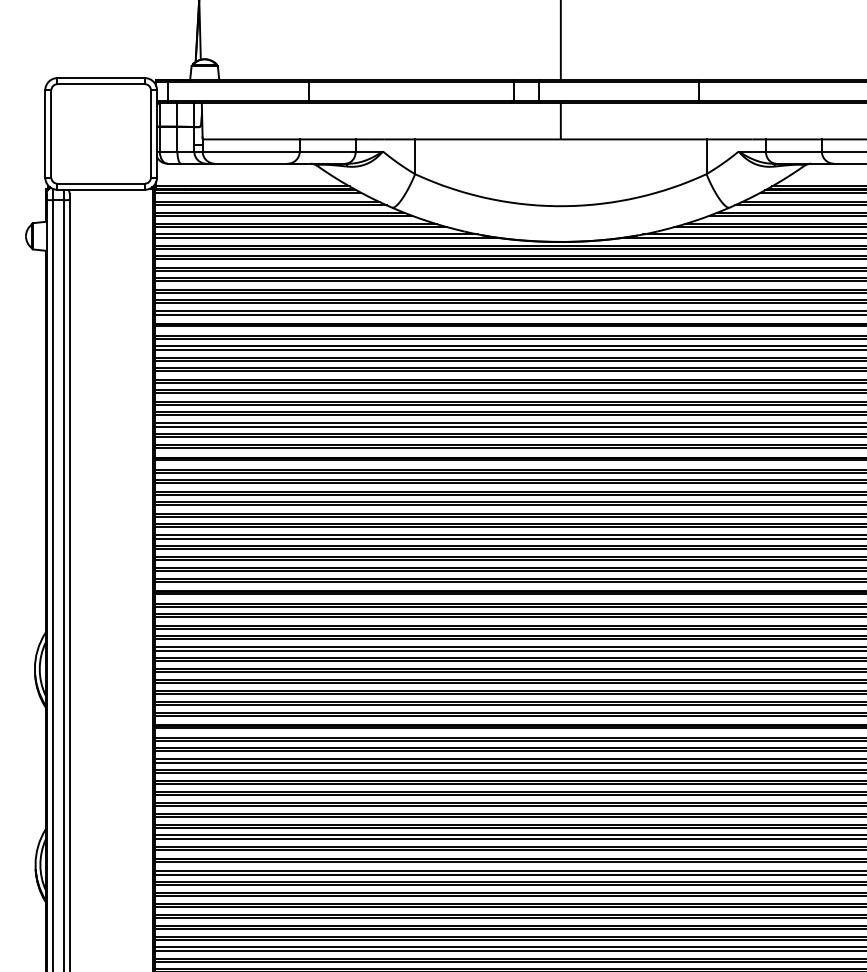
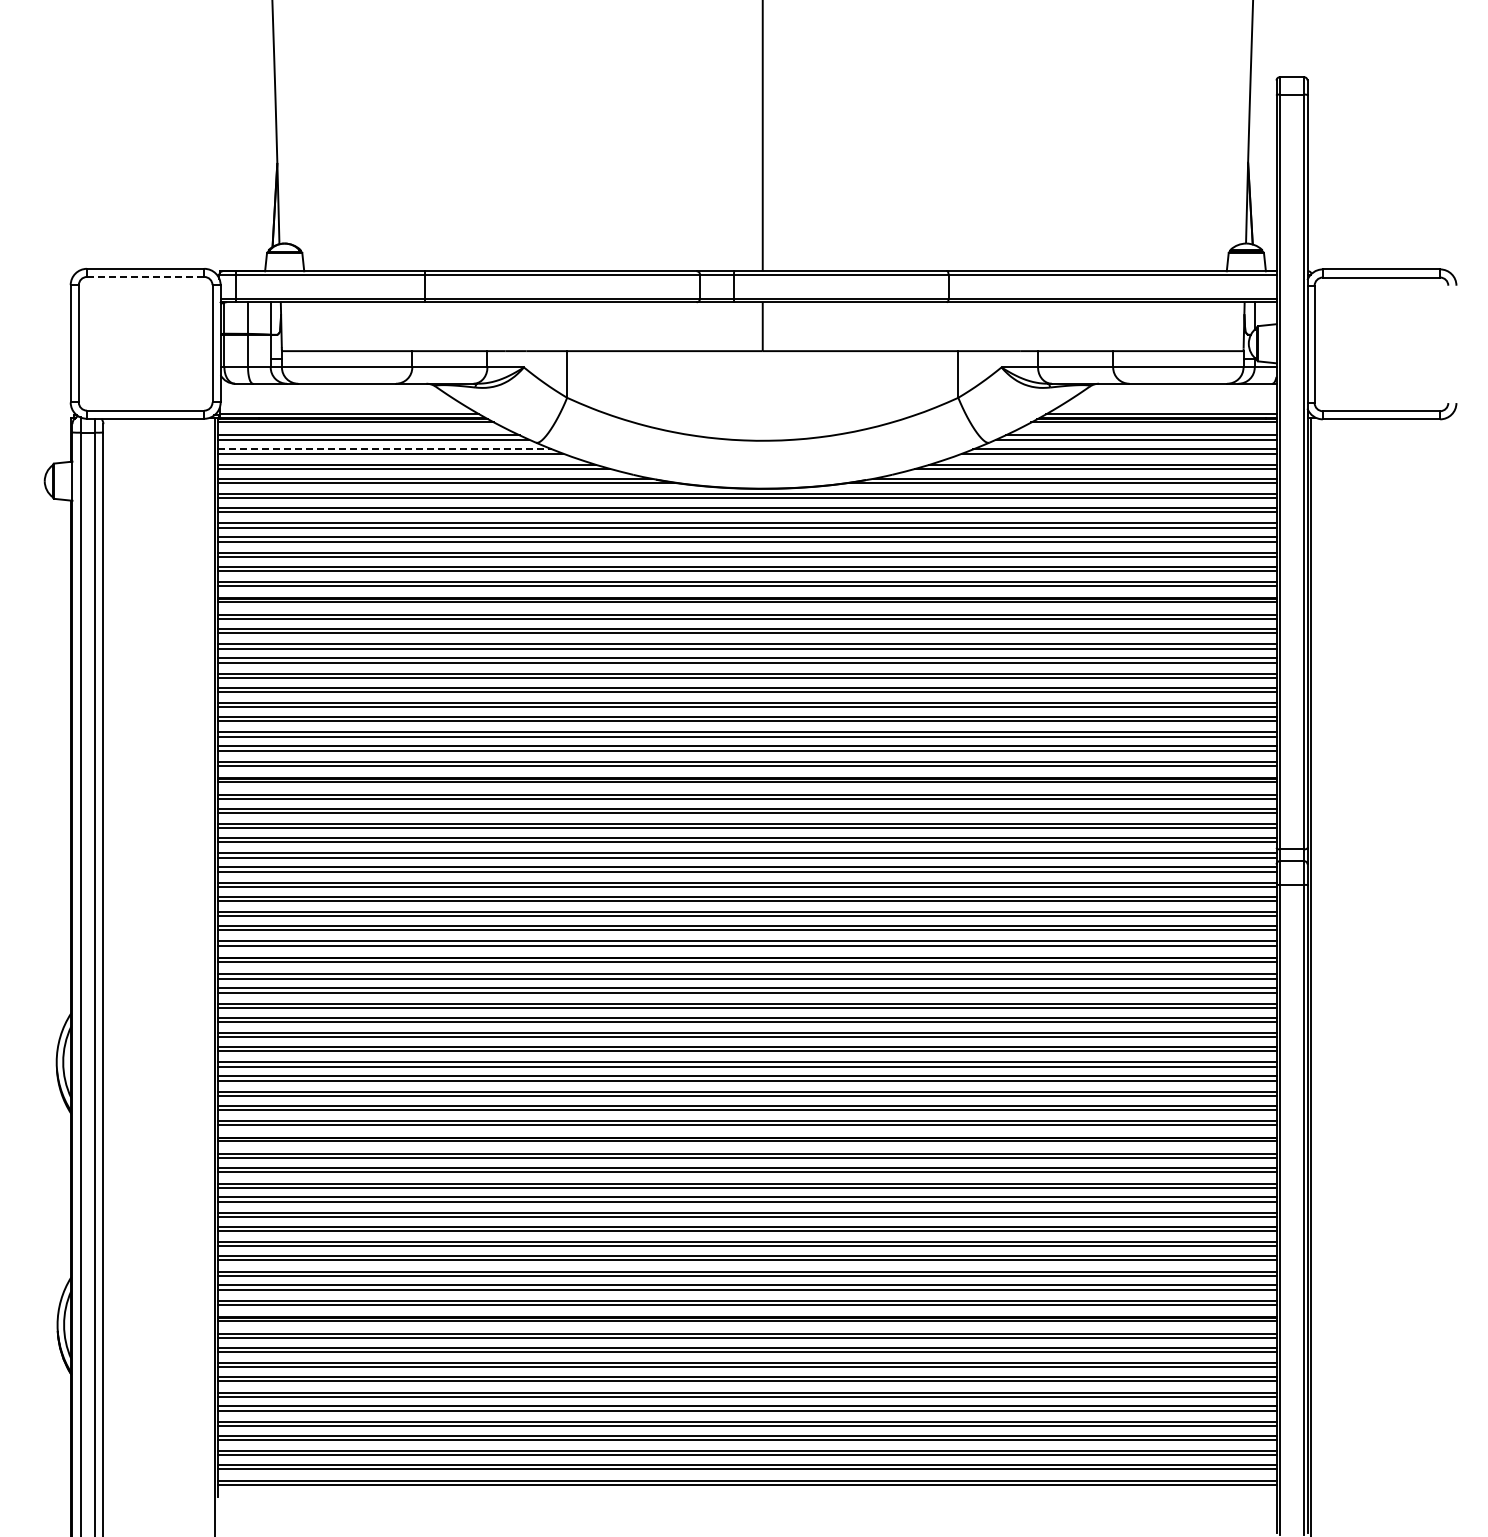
line: (101, 83) -> (145, 276), solid -> dashed
line: (279, 212) -> (385, 449), solid -> dashed

